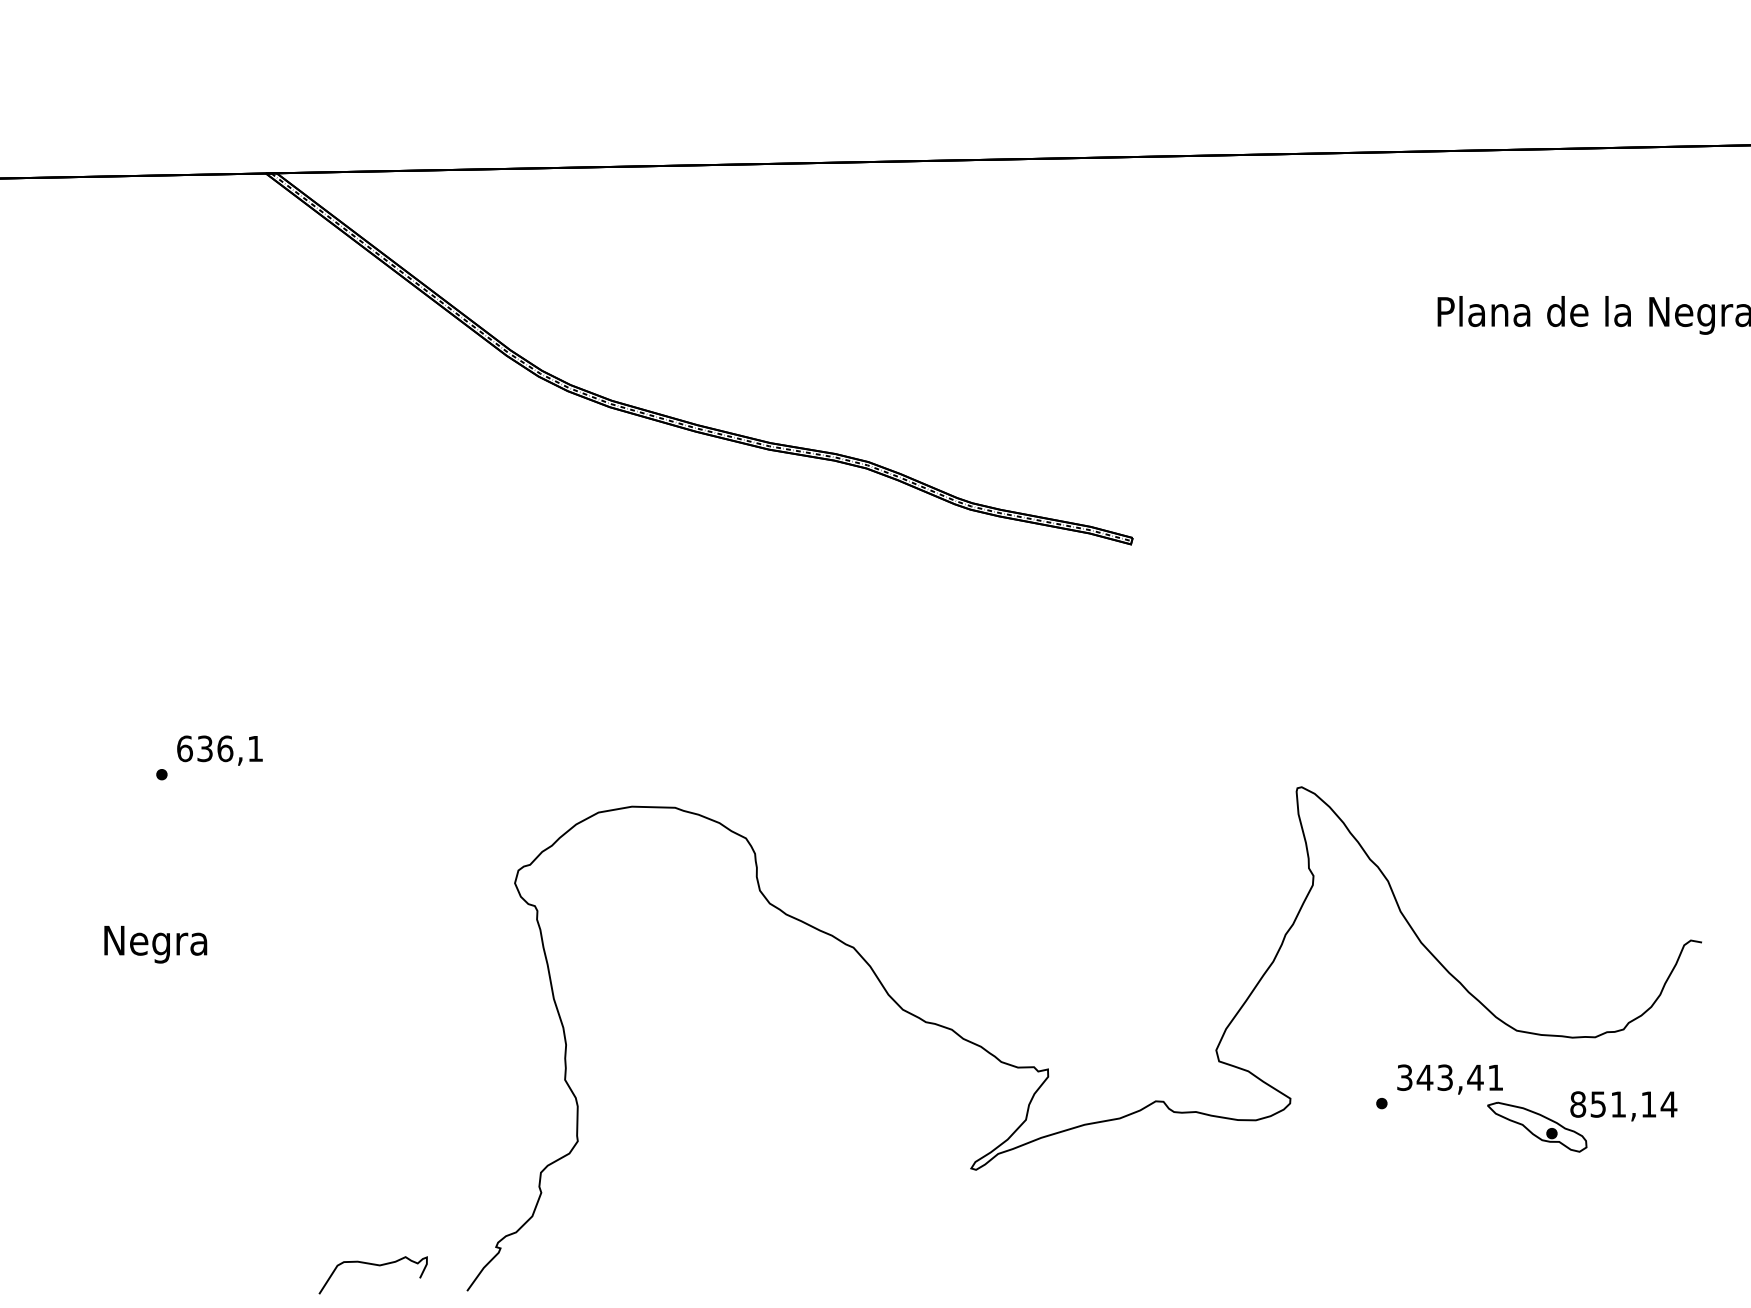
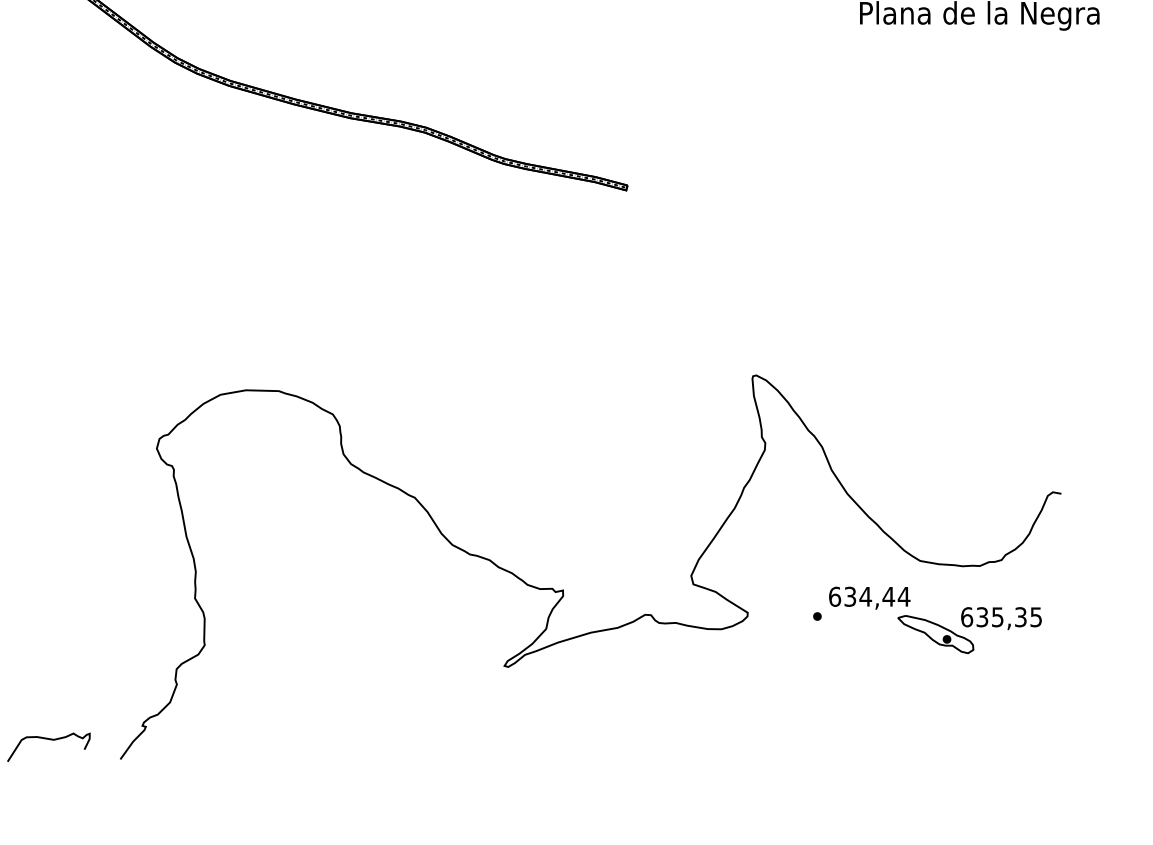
text: (1450, 1077) -> (869, 596), 343,41 -> 634,44
text: (1623, 1104) -> (1001, 617), 851,14 -> 635,35

